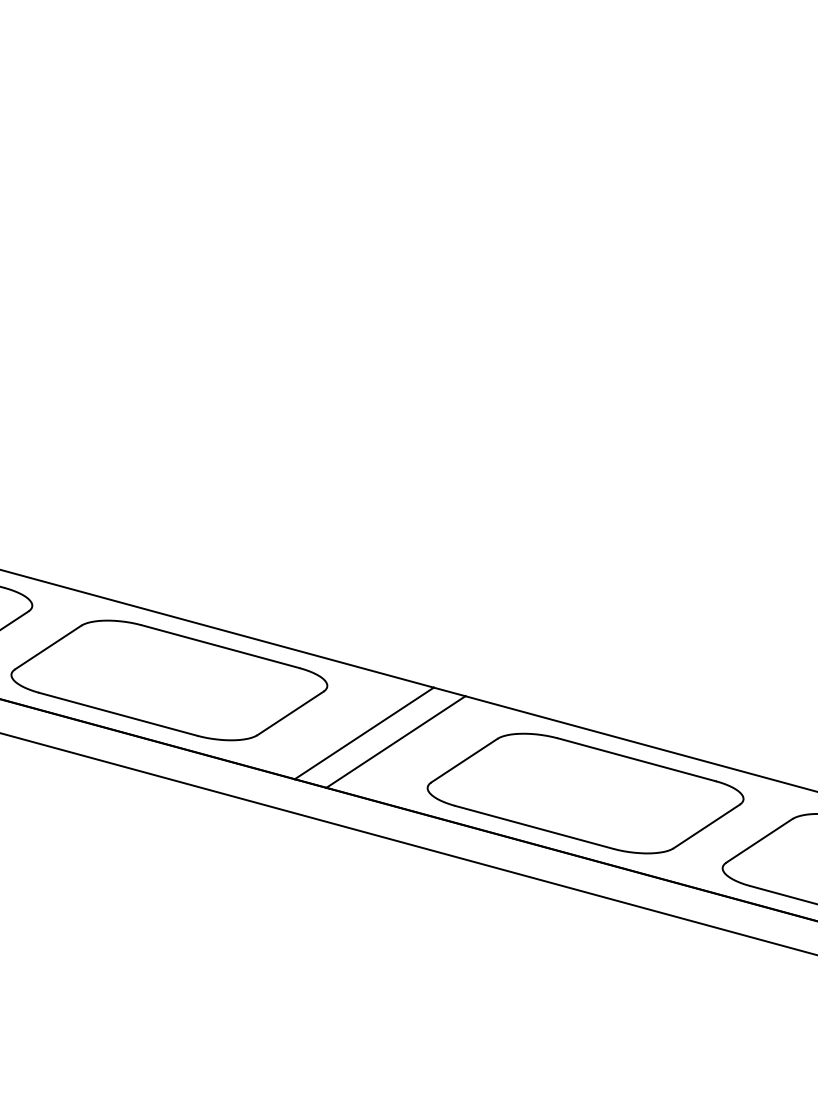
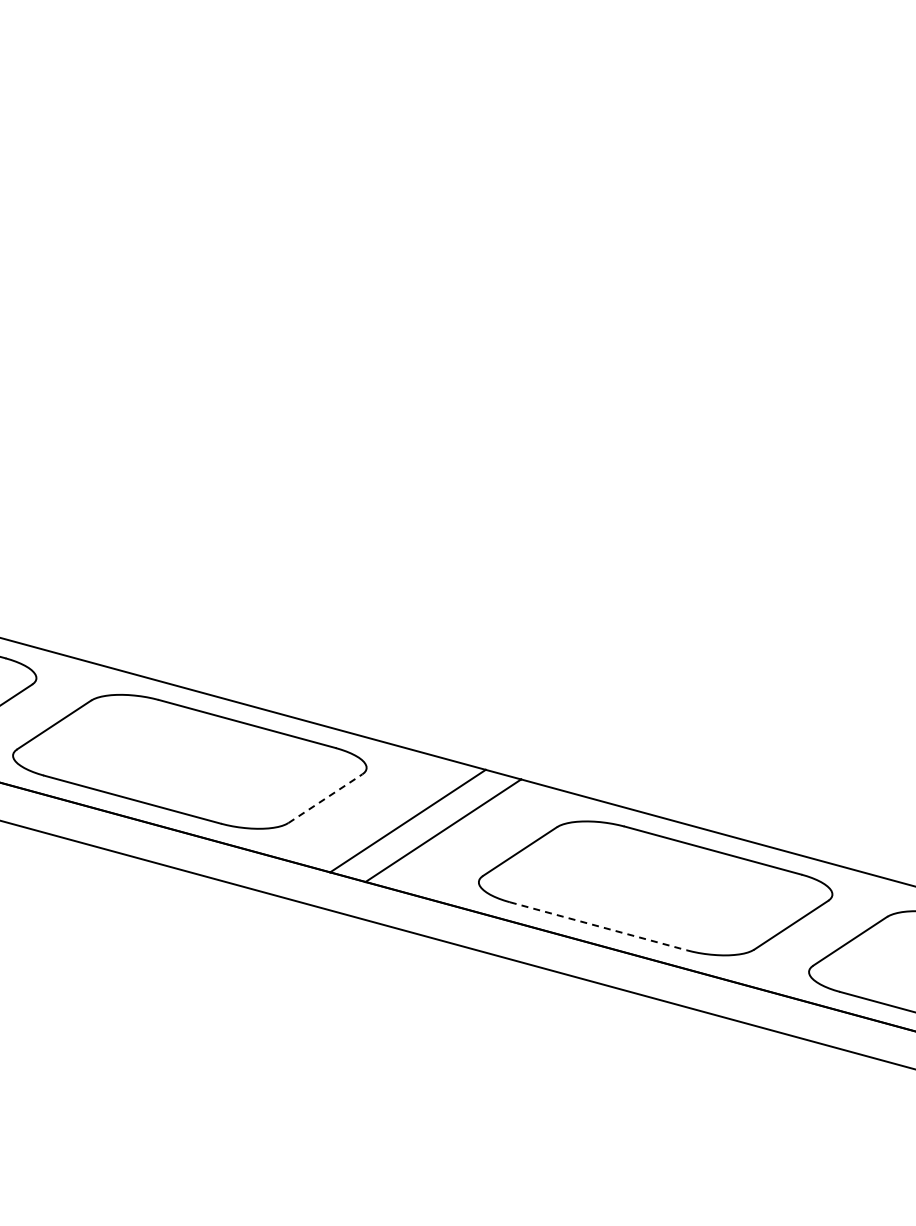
line: (290, 713) -> (325, 798), solid -> dashed
line: (534, 827) -> (598, 926), solid -> dashed

